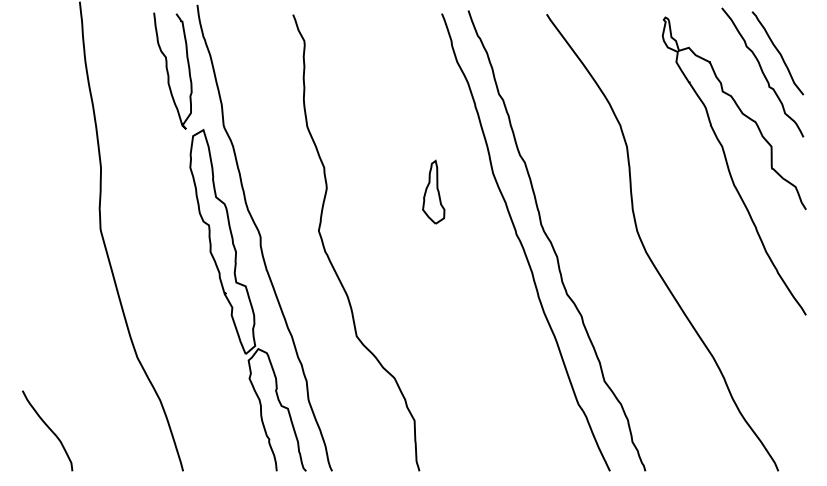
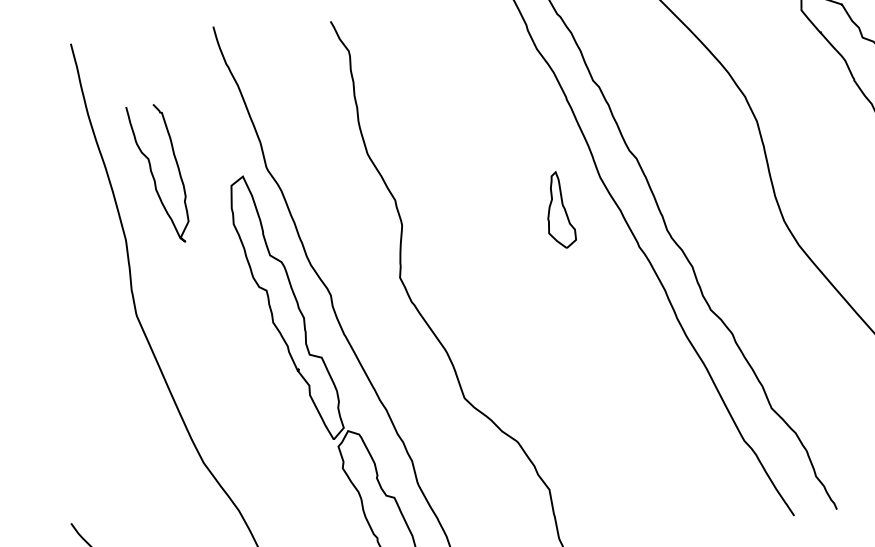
curve: (168, 70) -> (153, 174), moved
part: (433, 191) -> (558, 209), moved

